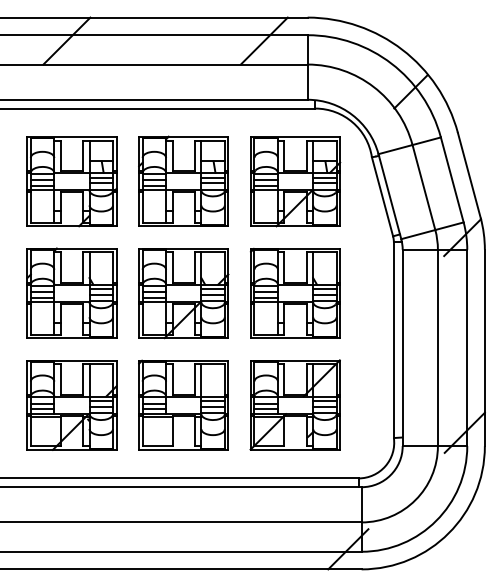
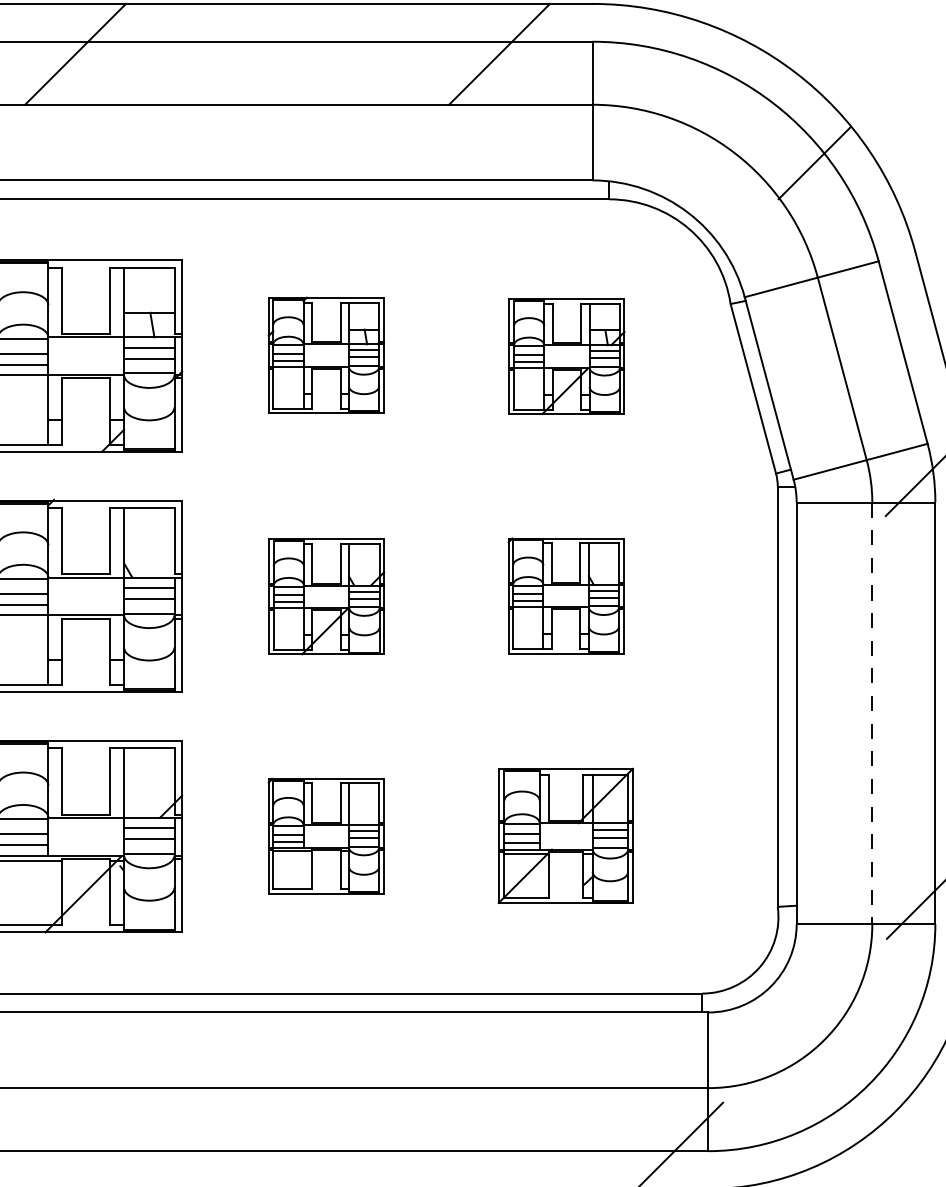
part: (183, 180) -> (325, 353), size x0.6
part: (295, 181) -> (566, 355), size x0.6
part: (294, 292) -> (564, 594), size x0.6
part: (183, 293) -> (325, 596), size x0.6
line: (437, 348) -> (871, 714), solid -> dashed
part: (183, 404) -> (325, 834), size x0.6
part: (294, 404) -> (564, 834), size x0.7

